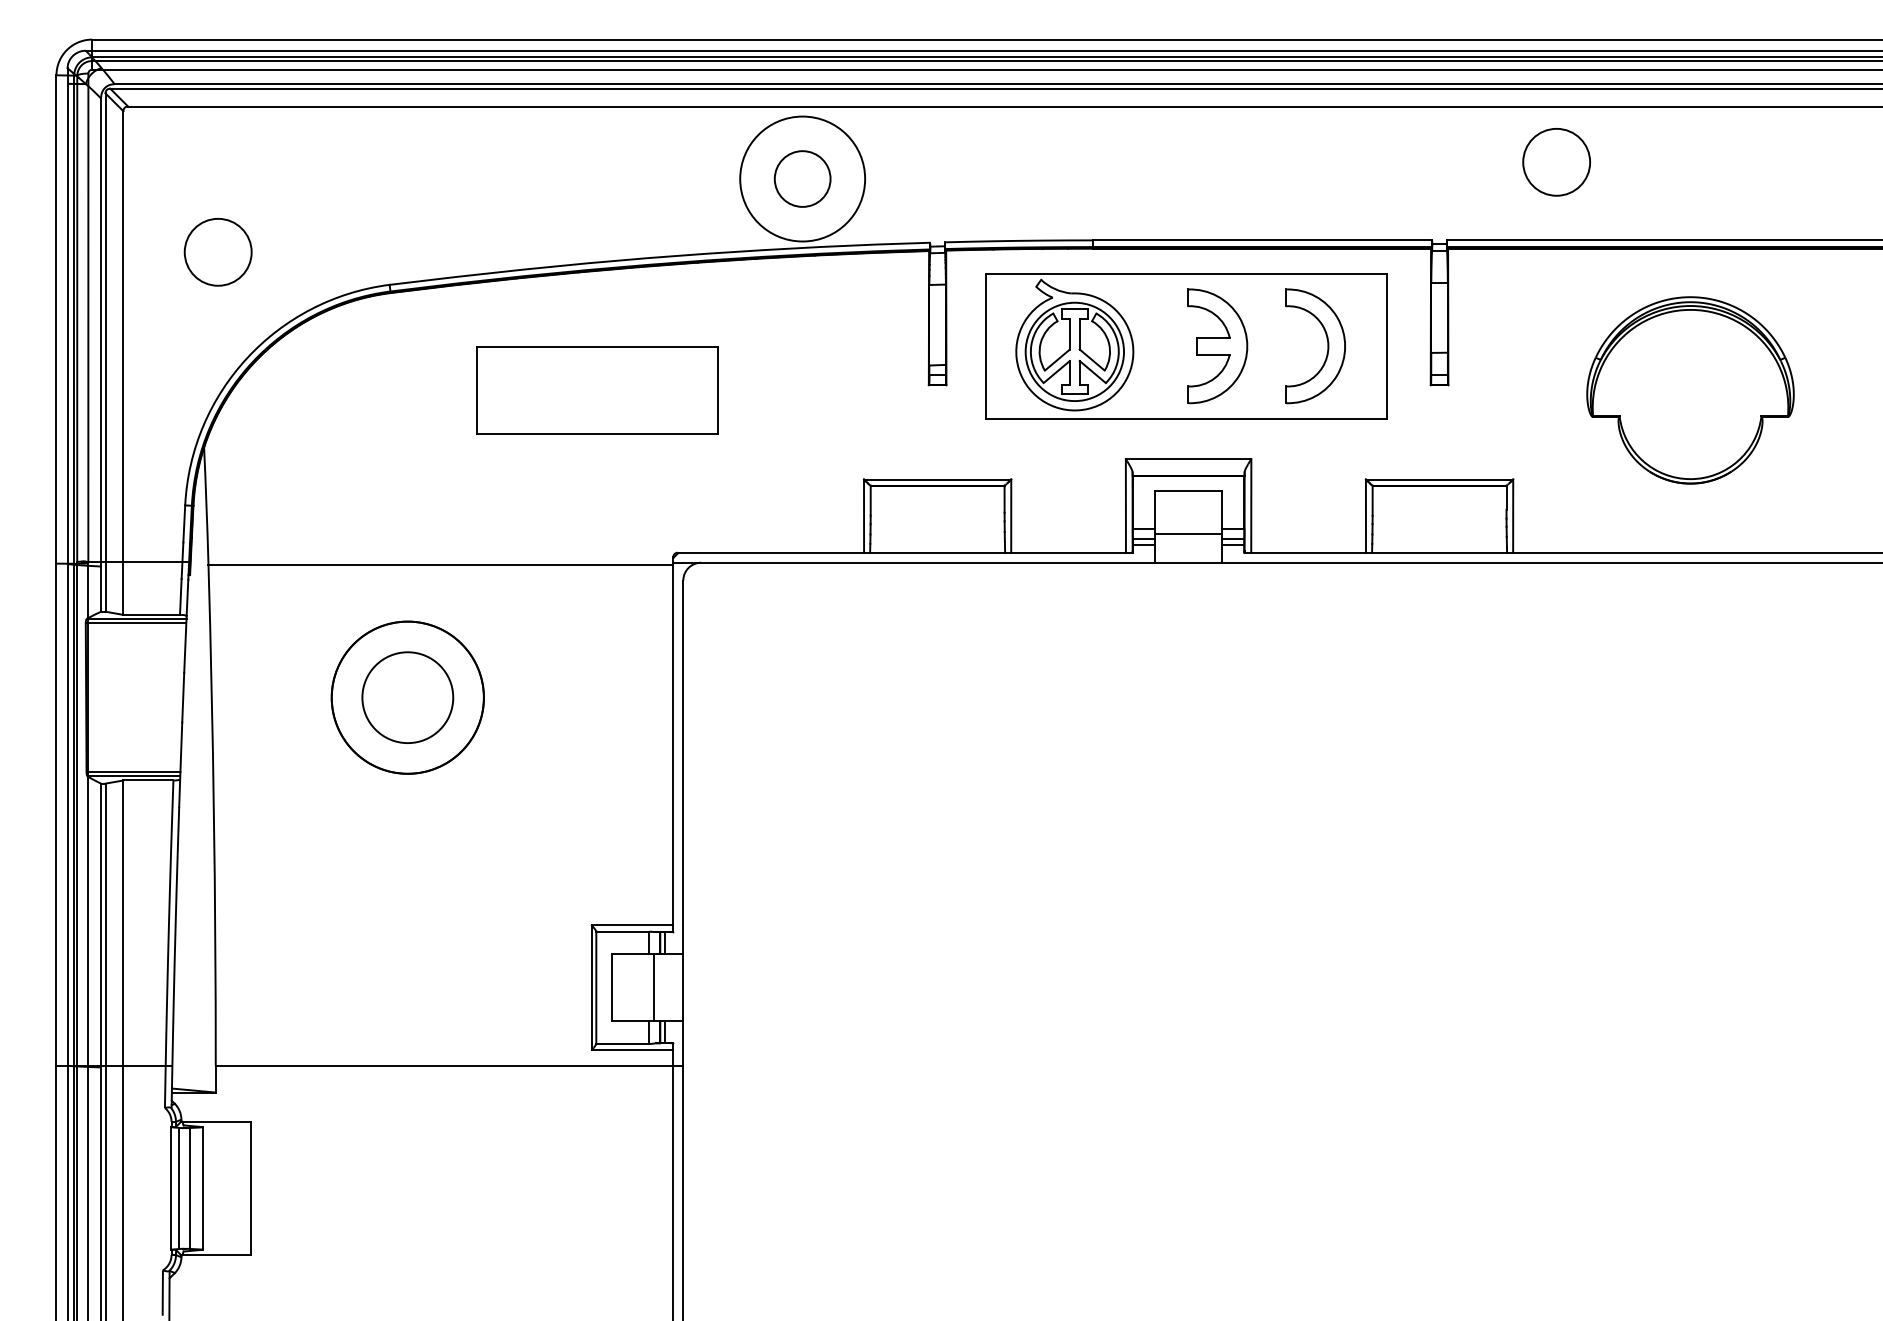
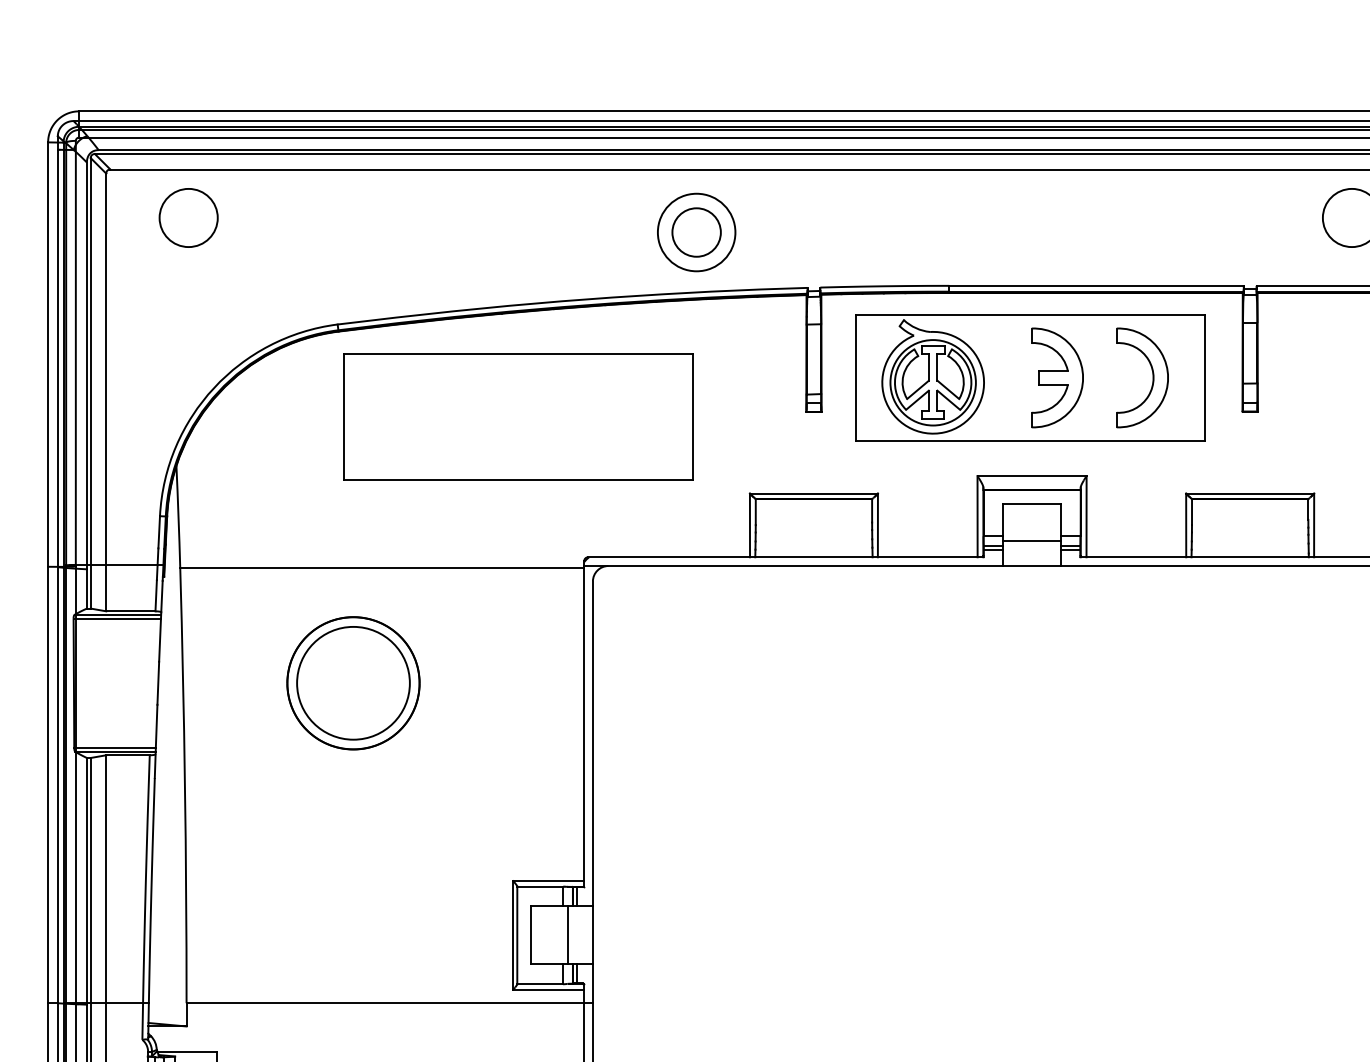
circle: (802, 178) -> (696, 232), size x0.71
circle: (217, 252) -> (188, 218), moved
part: (597, 390) -> (518, 416), size x1.67
circle: (407, 697) -> (353, 683), size x1.43

